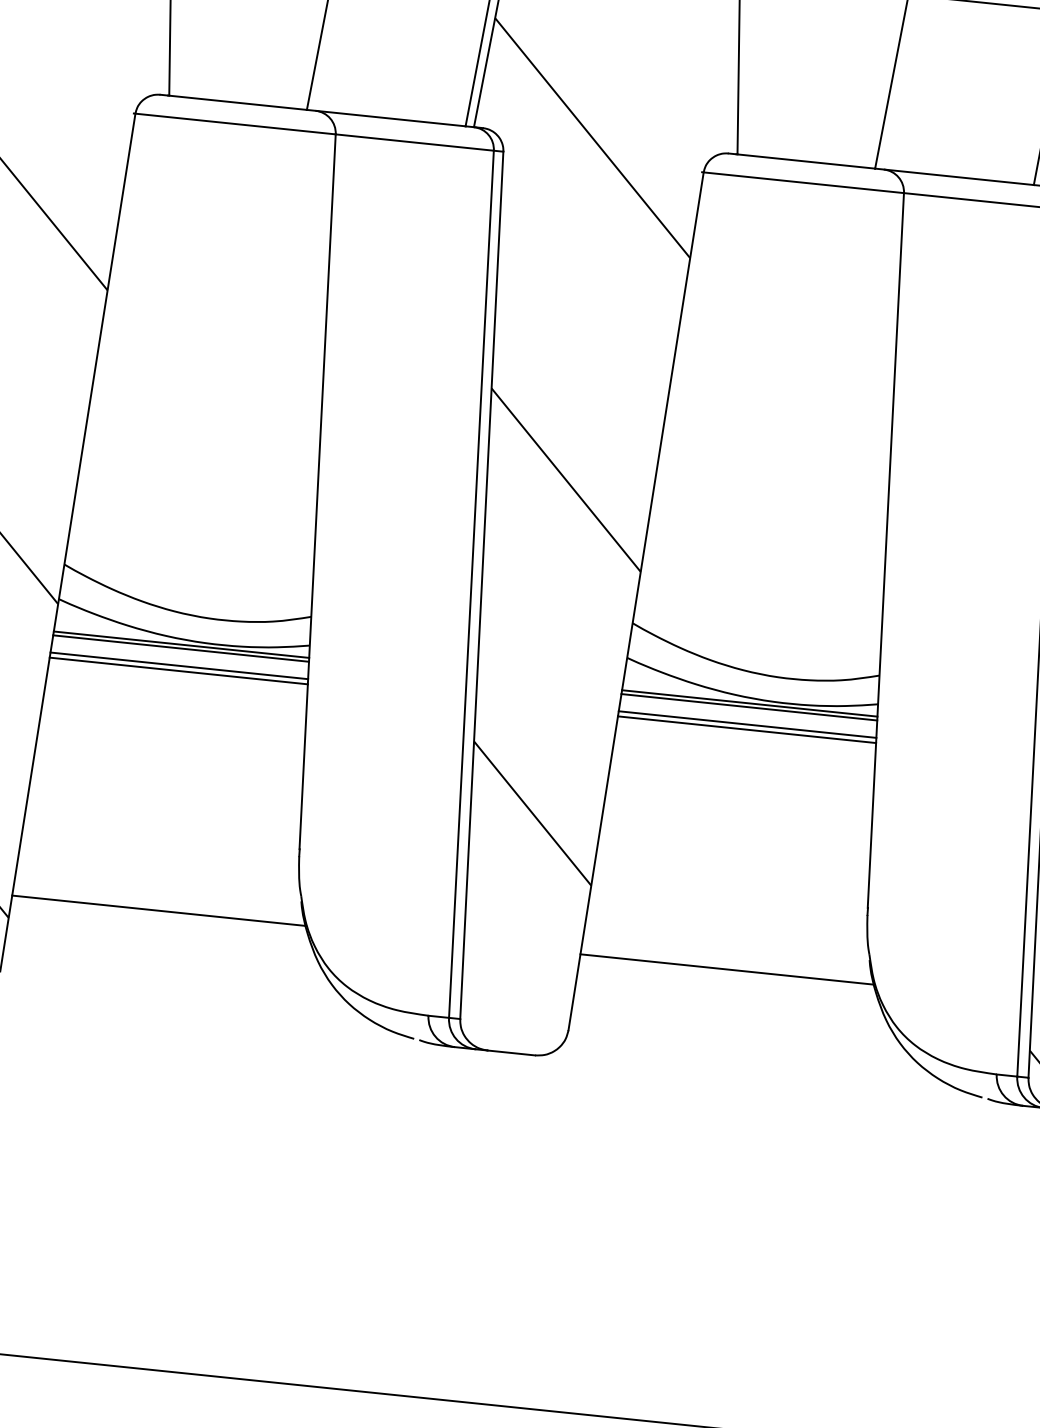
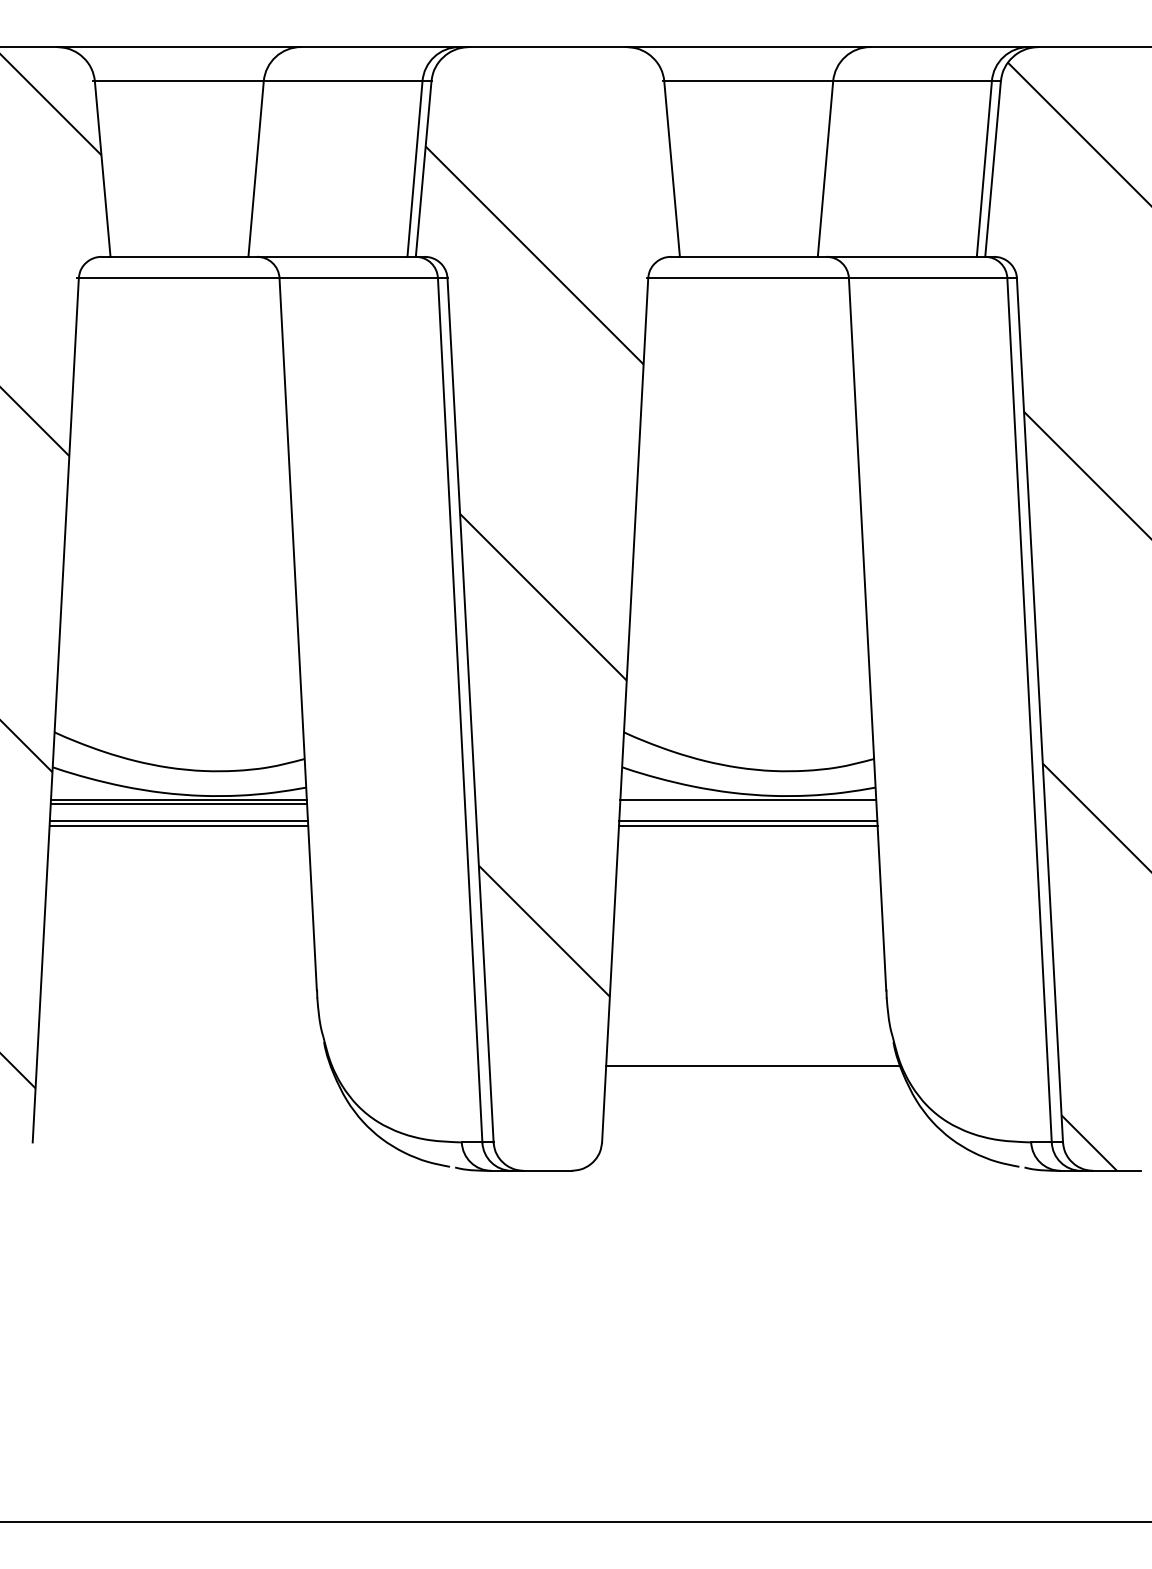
line: (749, 707) -> (748, 803), removed
line: (158, 910) -> (183, 1065), removed

